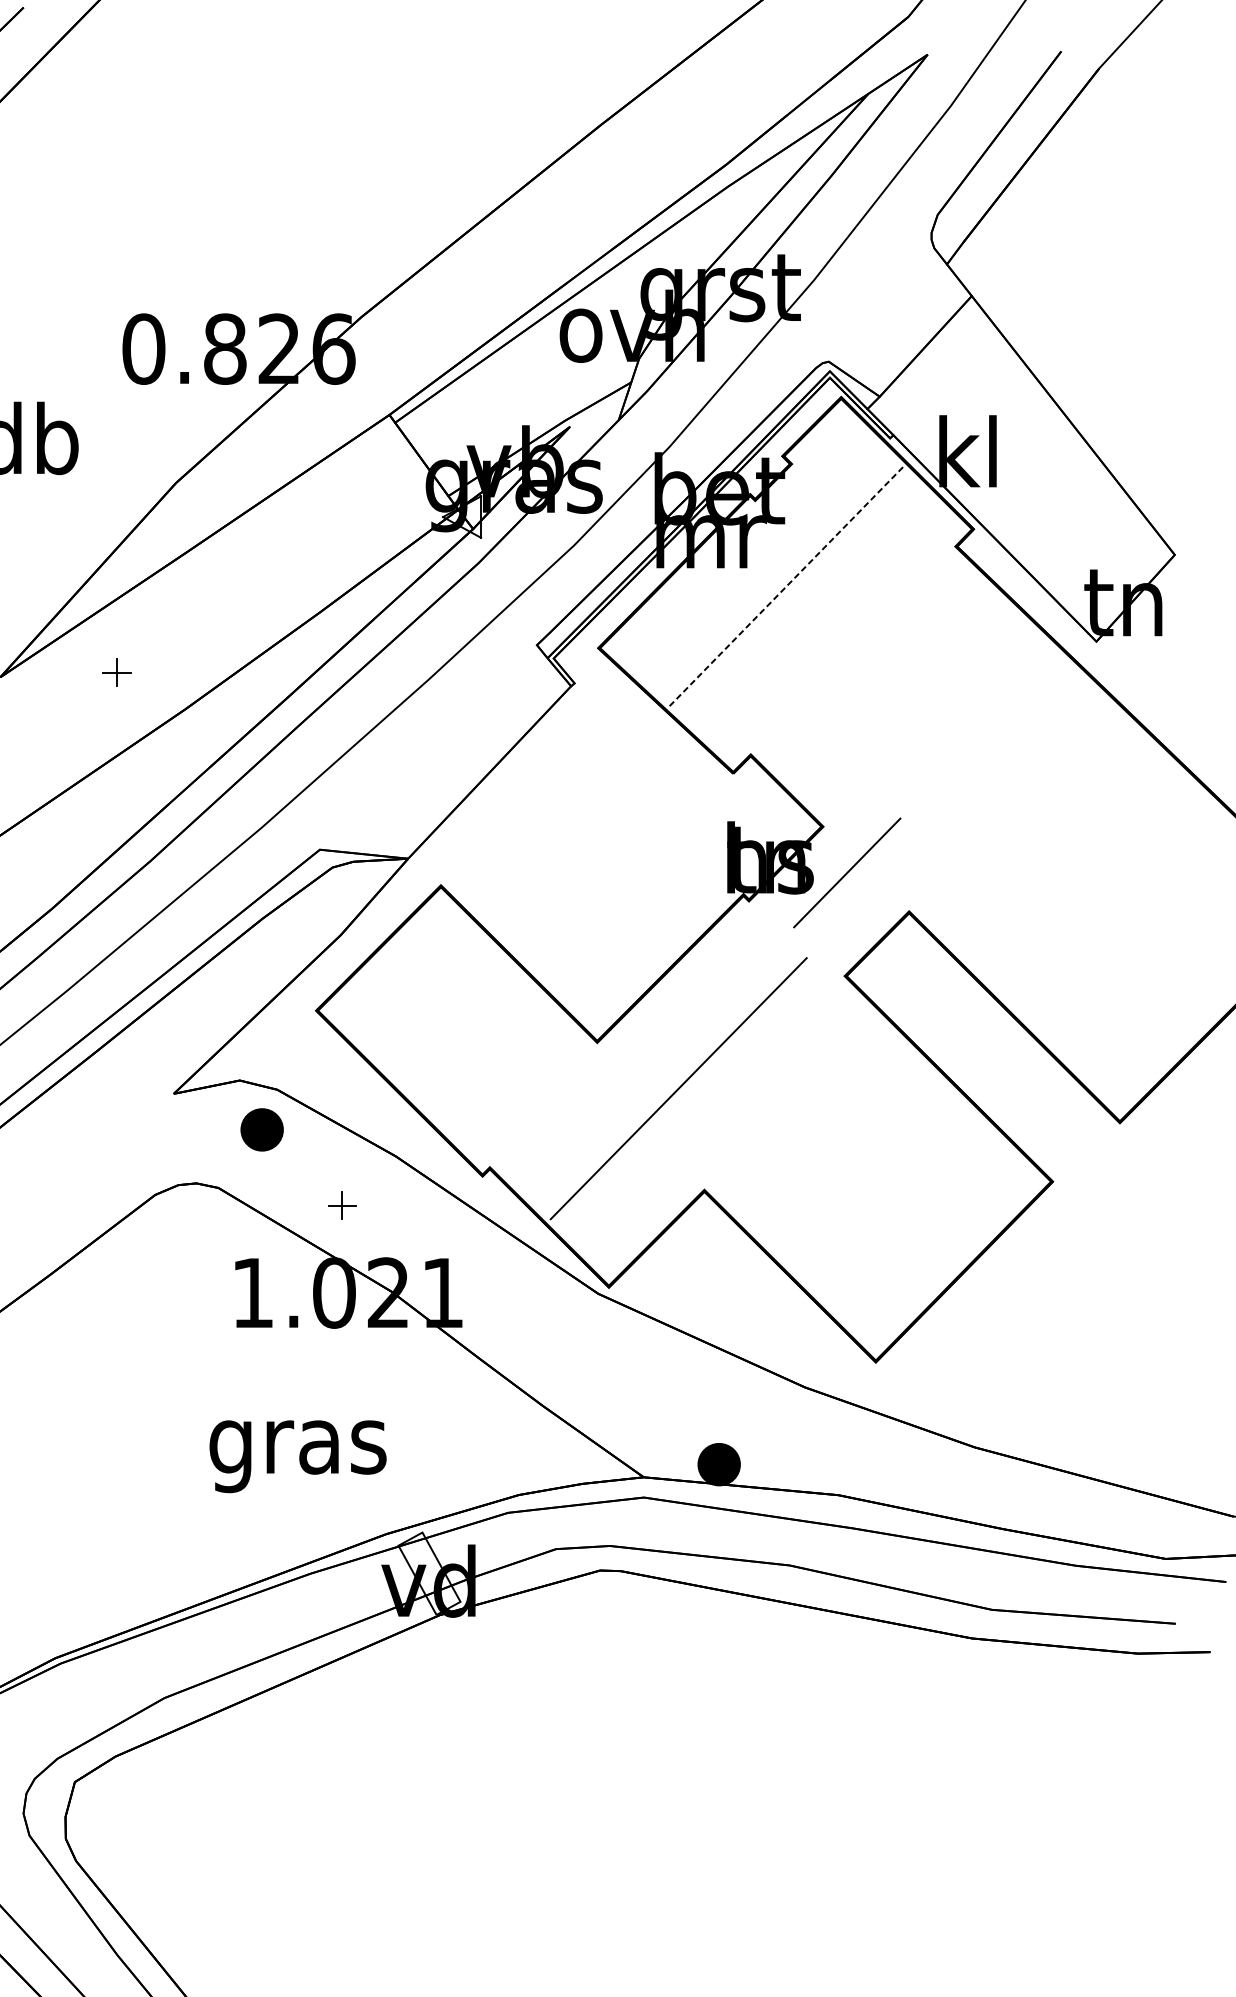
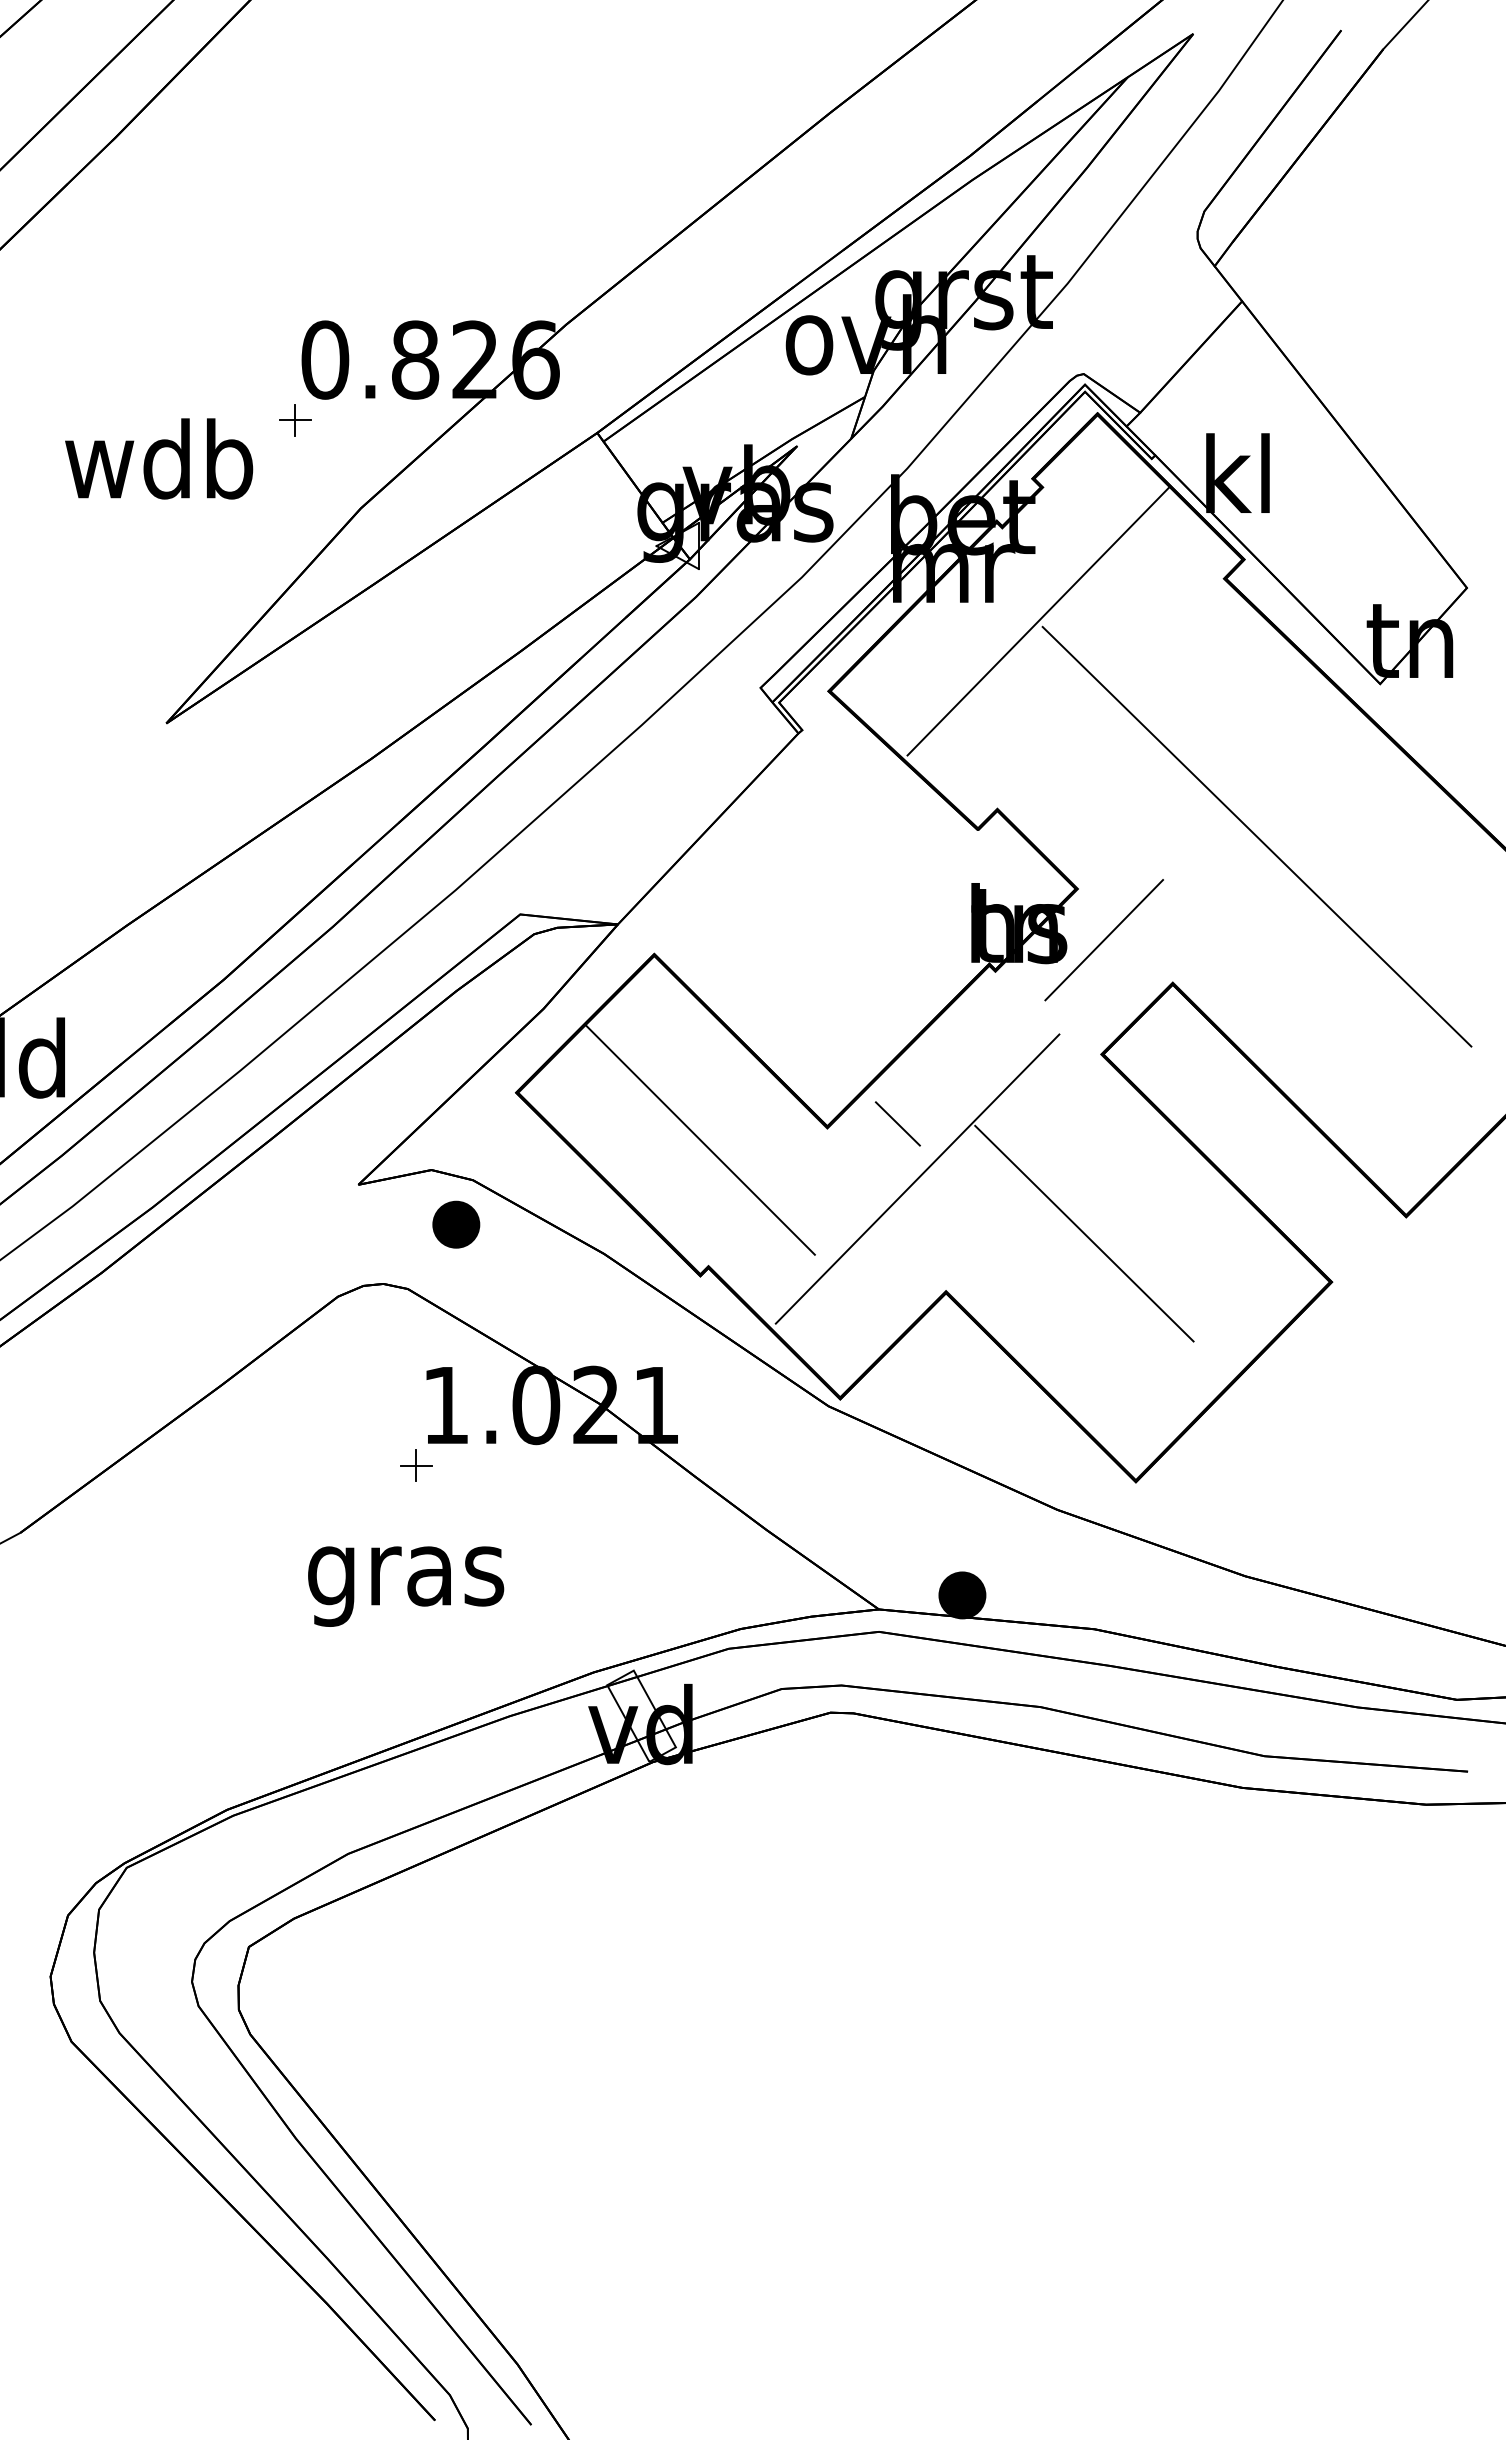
line: (787, 585) -> (1038, 621), dashed -> solid
part: (116, 672) -> (295, 420), moved
line: (984, 779) -> (1256, 836), added
line: (660, 1038) -> (897, 1123), added
line: (482, 1052) -> (700, 1139), added
line: (829, 1137) -> (1084, 1233), added
part: (342, 1205) -> (416, 1465), moved
text: (298, 1456) -> (406, 1586), moved

